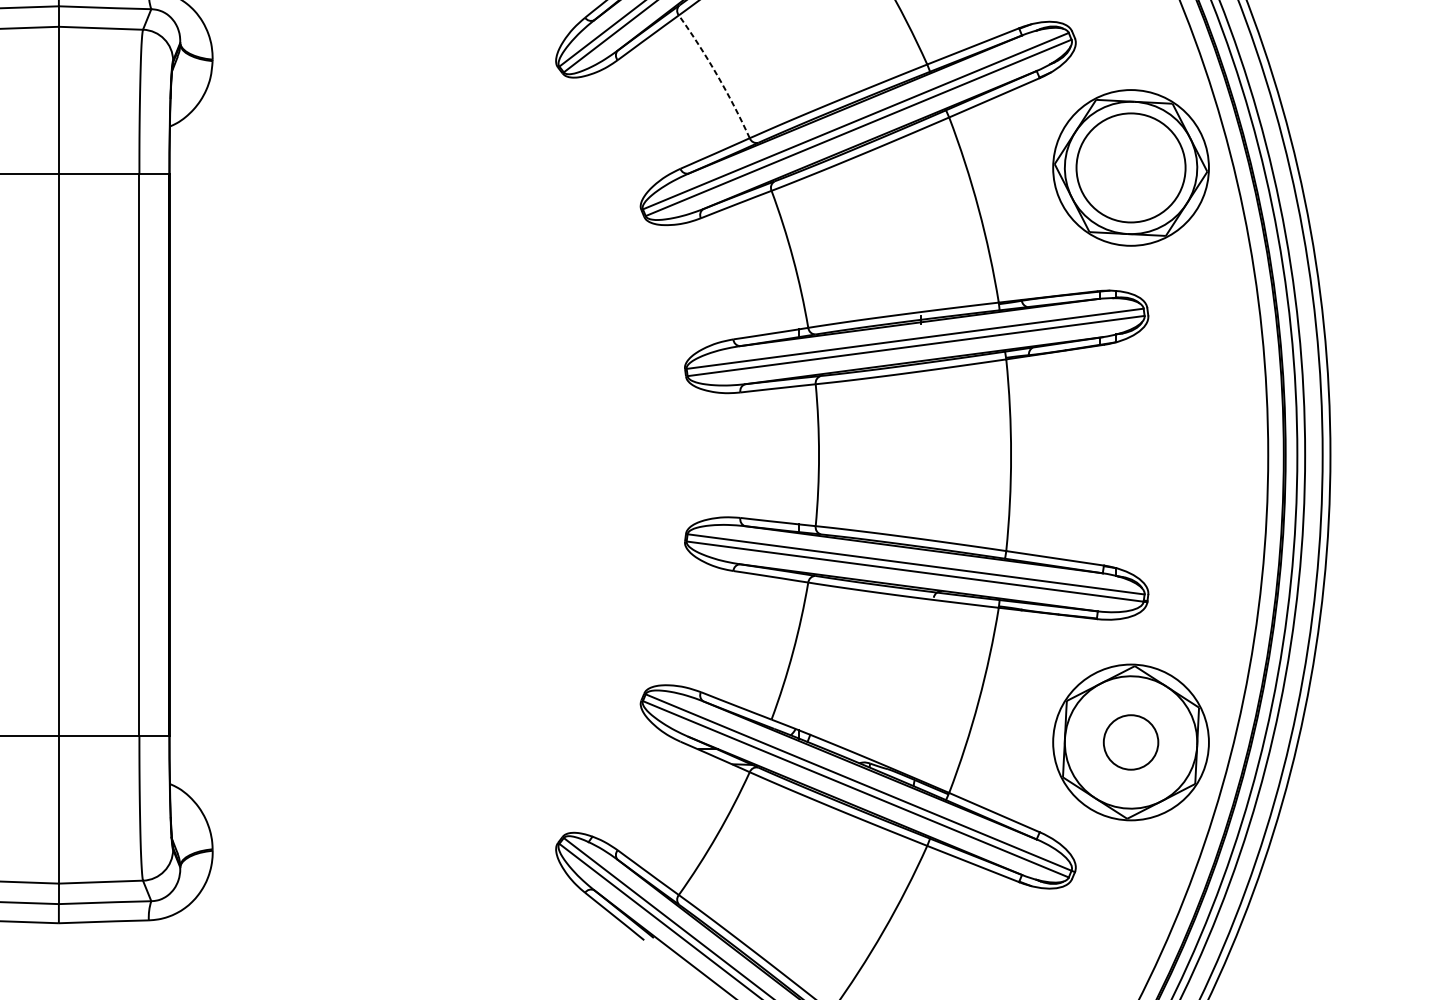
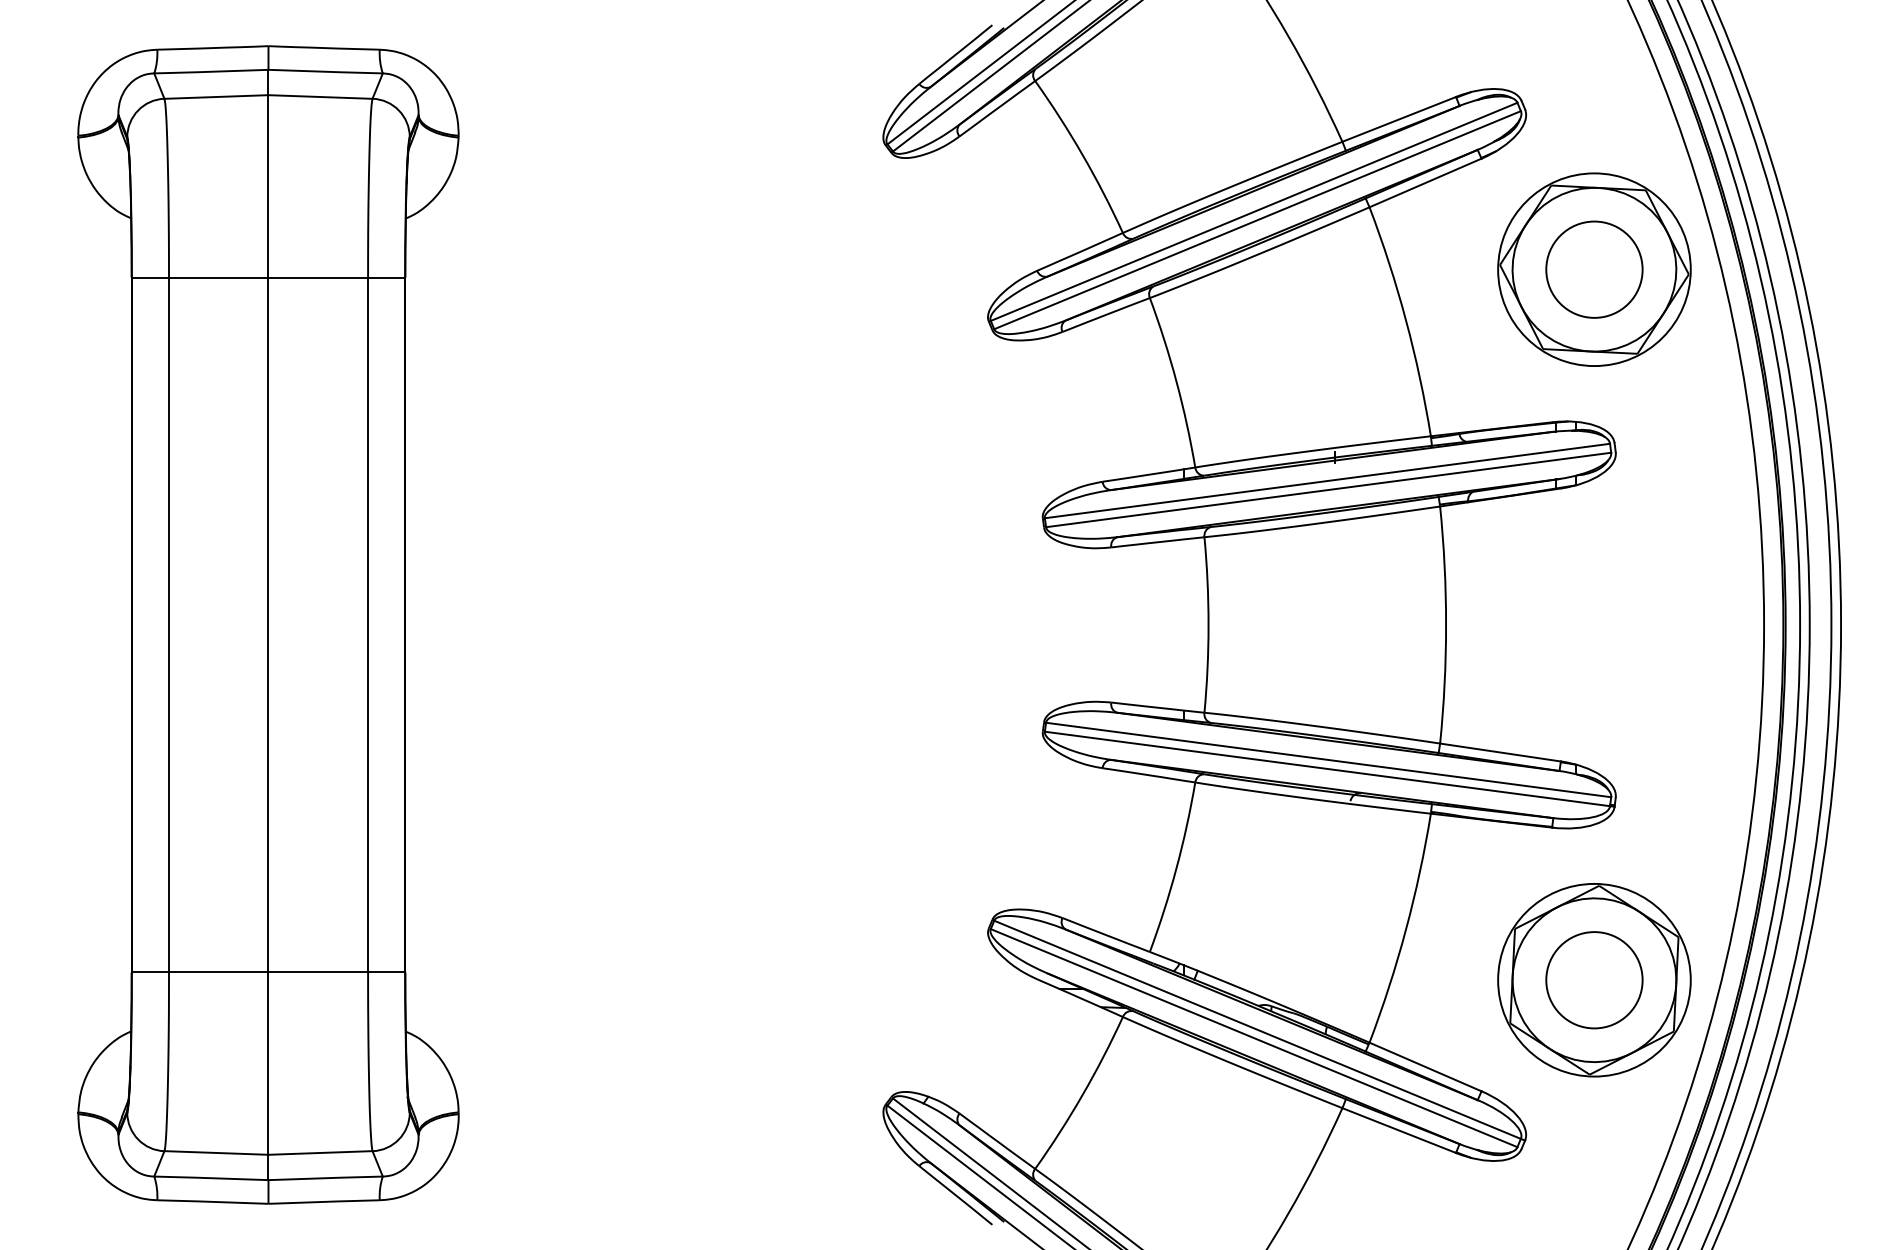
arc: (717, 74) -> (1082, 154), dashed -> solid
circle: (1131, 167) -> (1594, 269), size x0.71
circle: (1131, 742) -> (1594, 980), size x1.43

